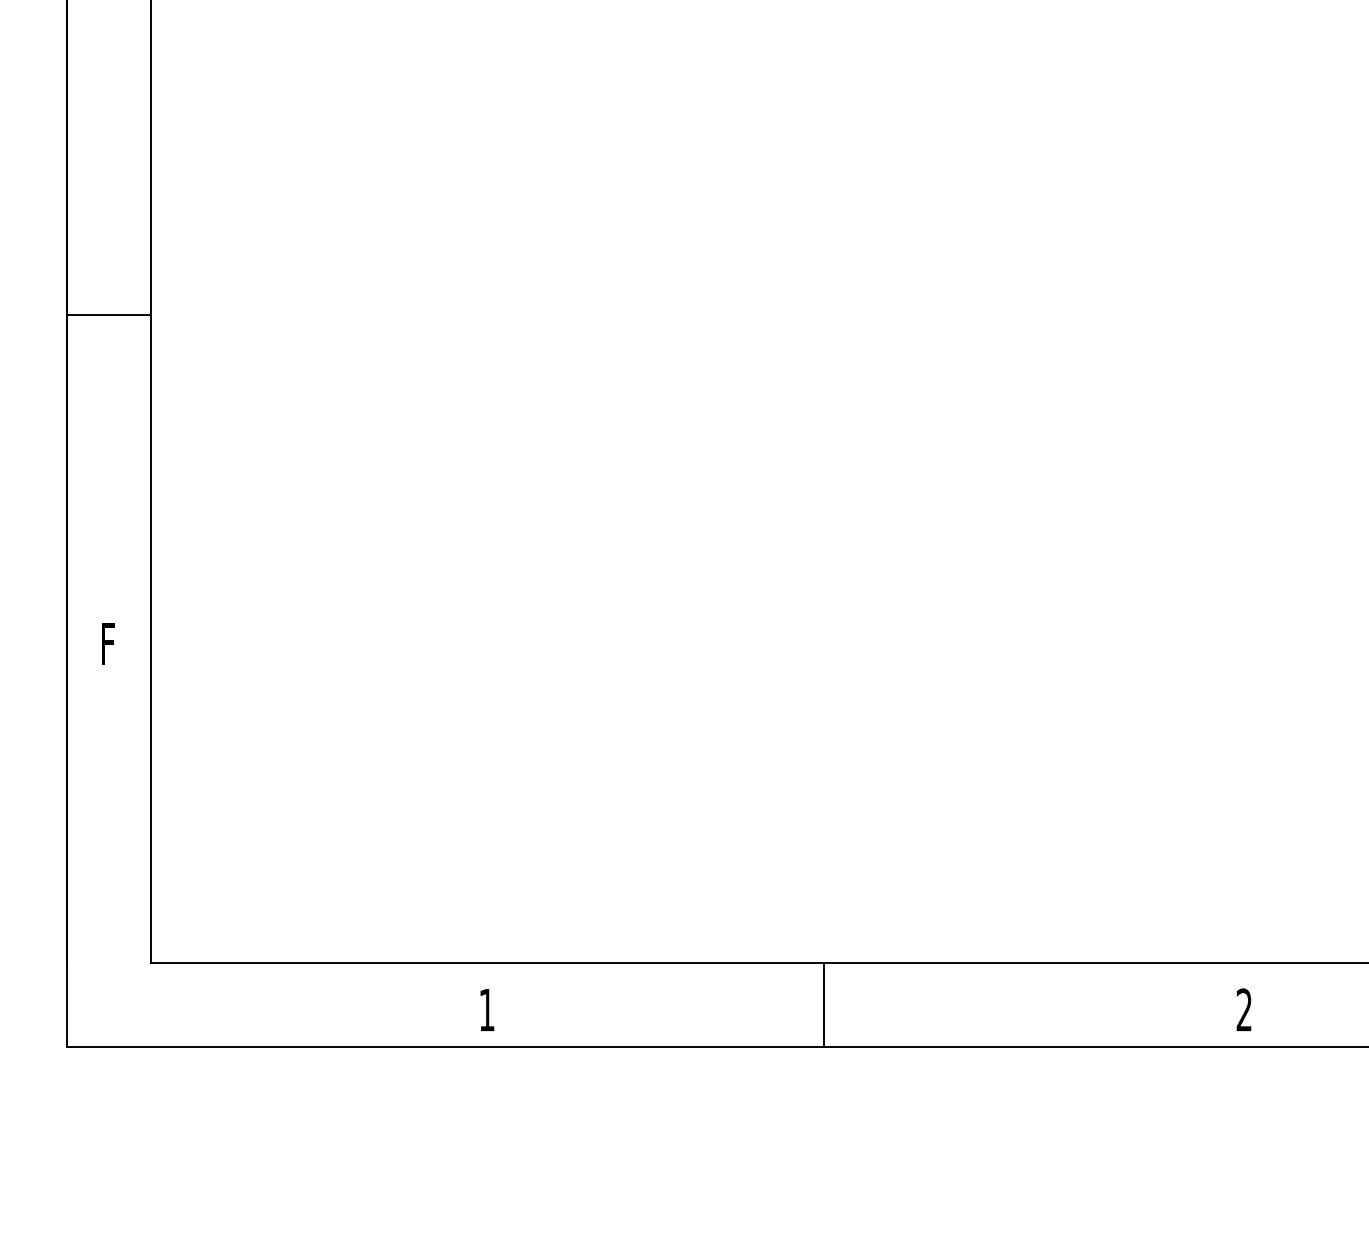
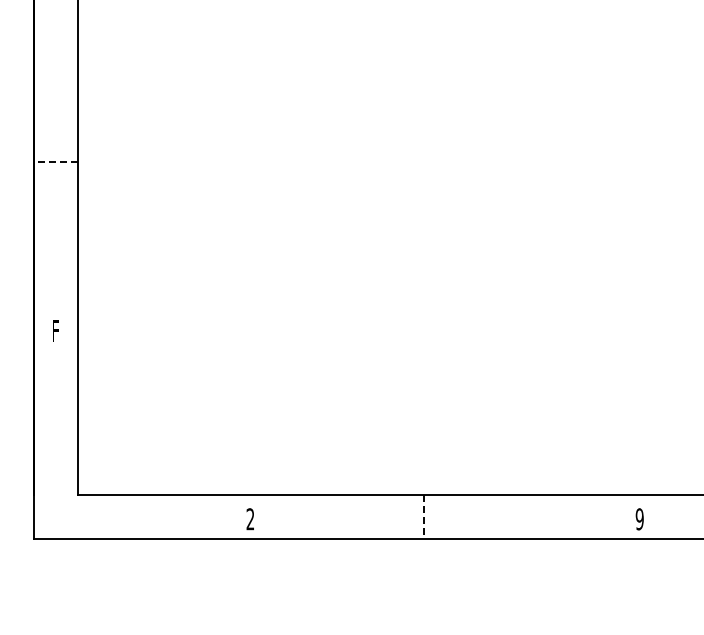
line: (109, 315) -> (56, 162), solid -> dashed
line: (823, 1004) -> (423, 516), solid -> dashed
text: (487, 1008) -> (250, 518), 1 -> 2
text: (1243, 1010) -> (639, 519), 2 -> 9

